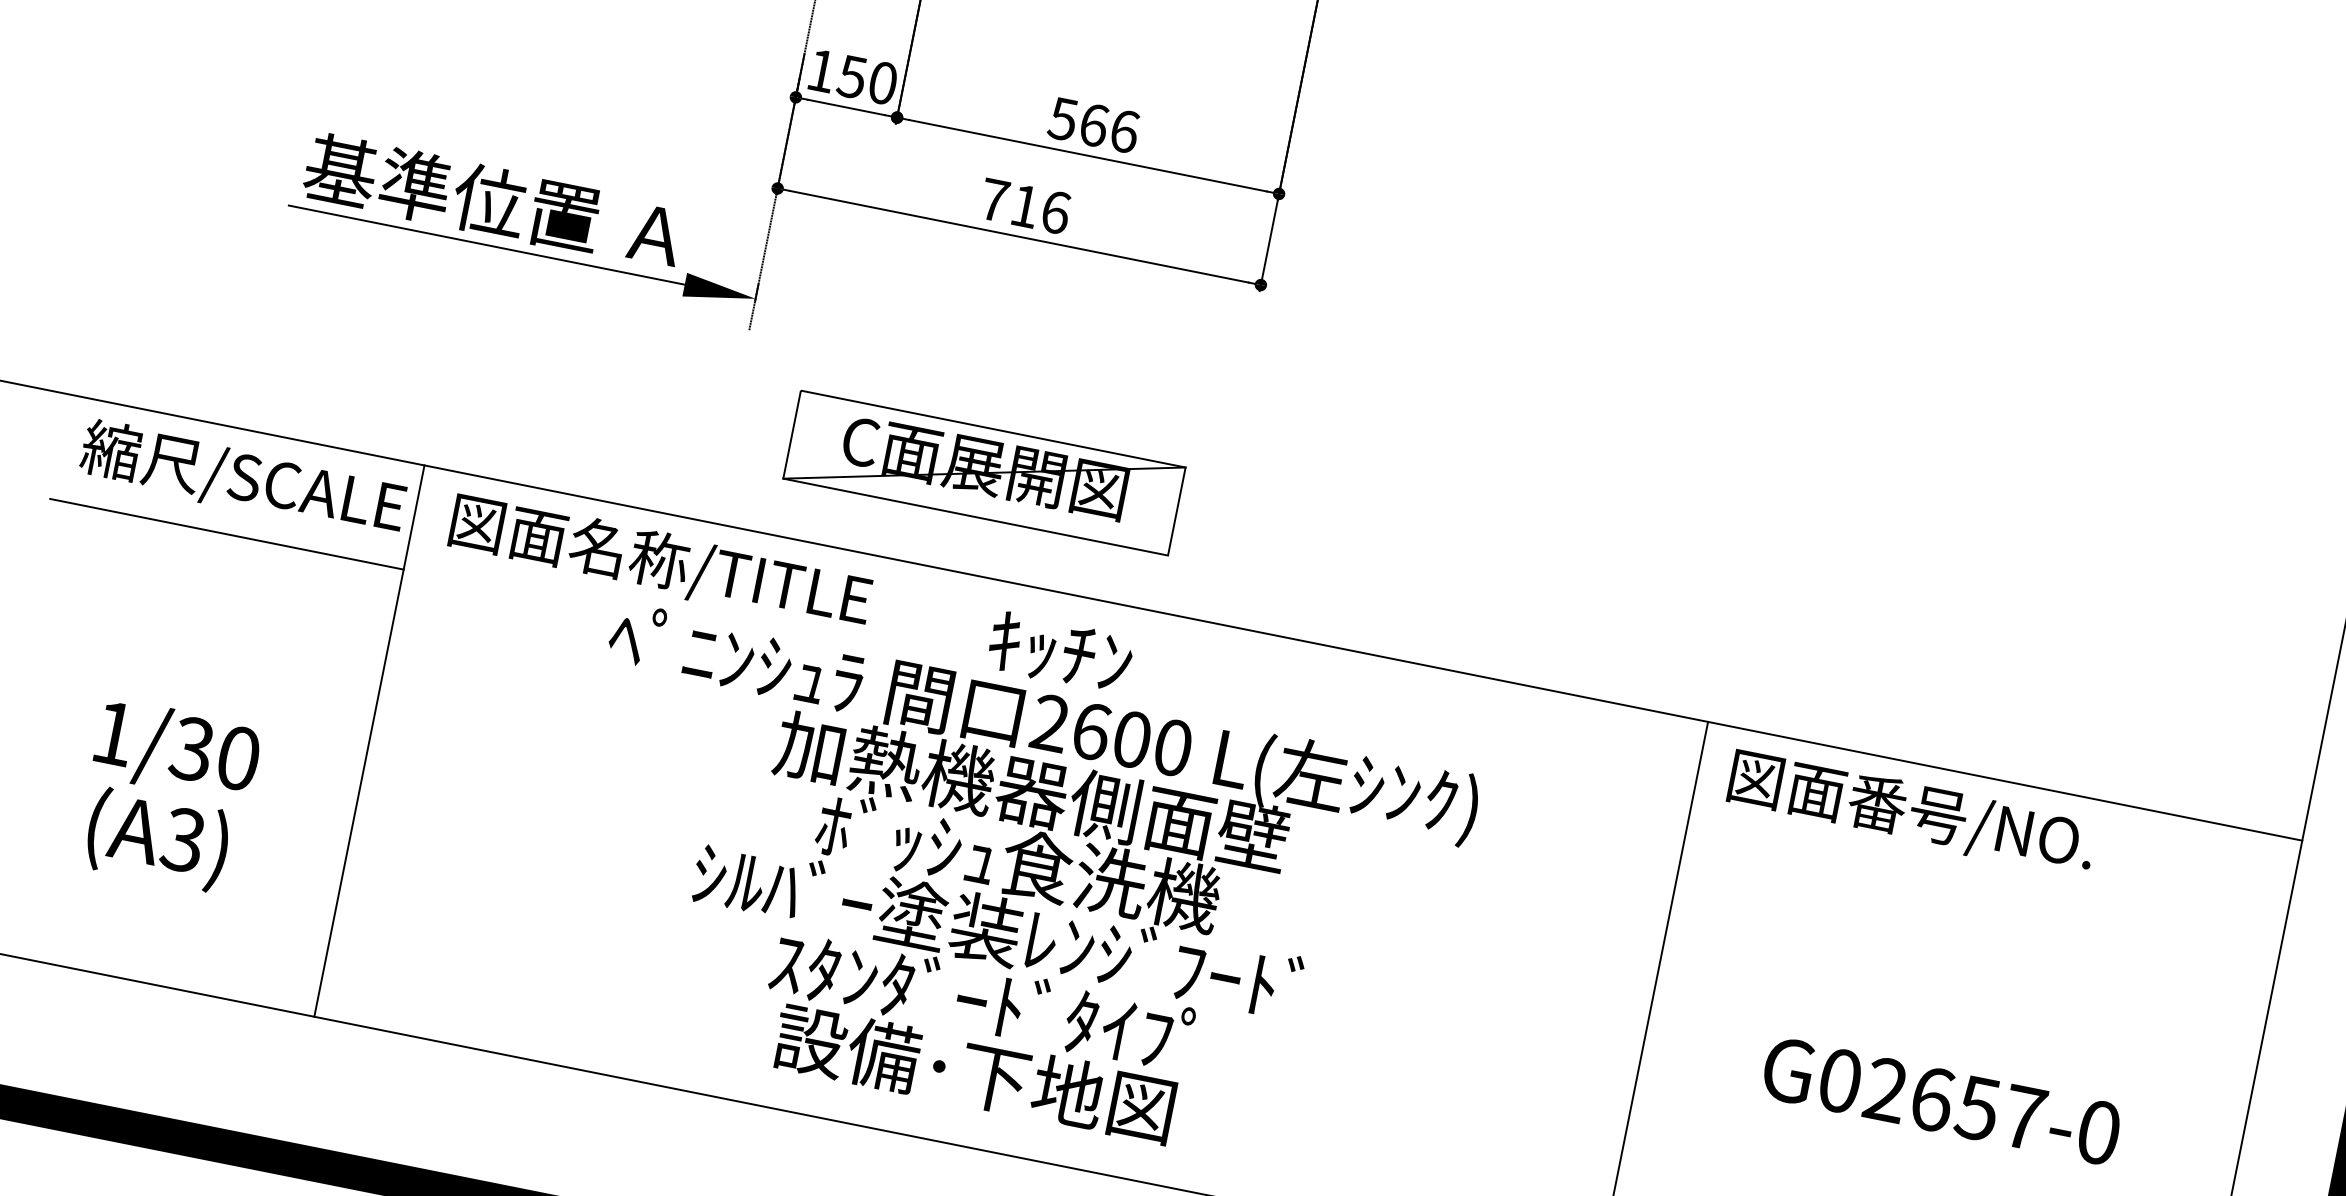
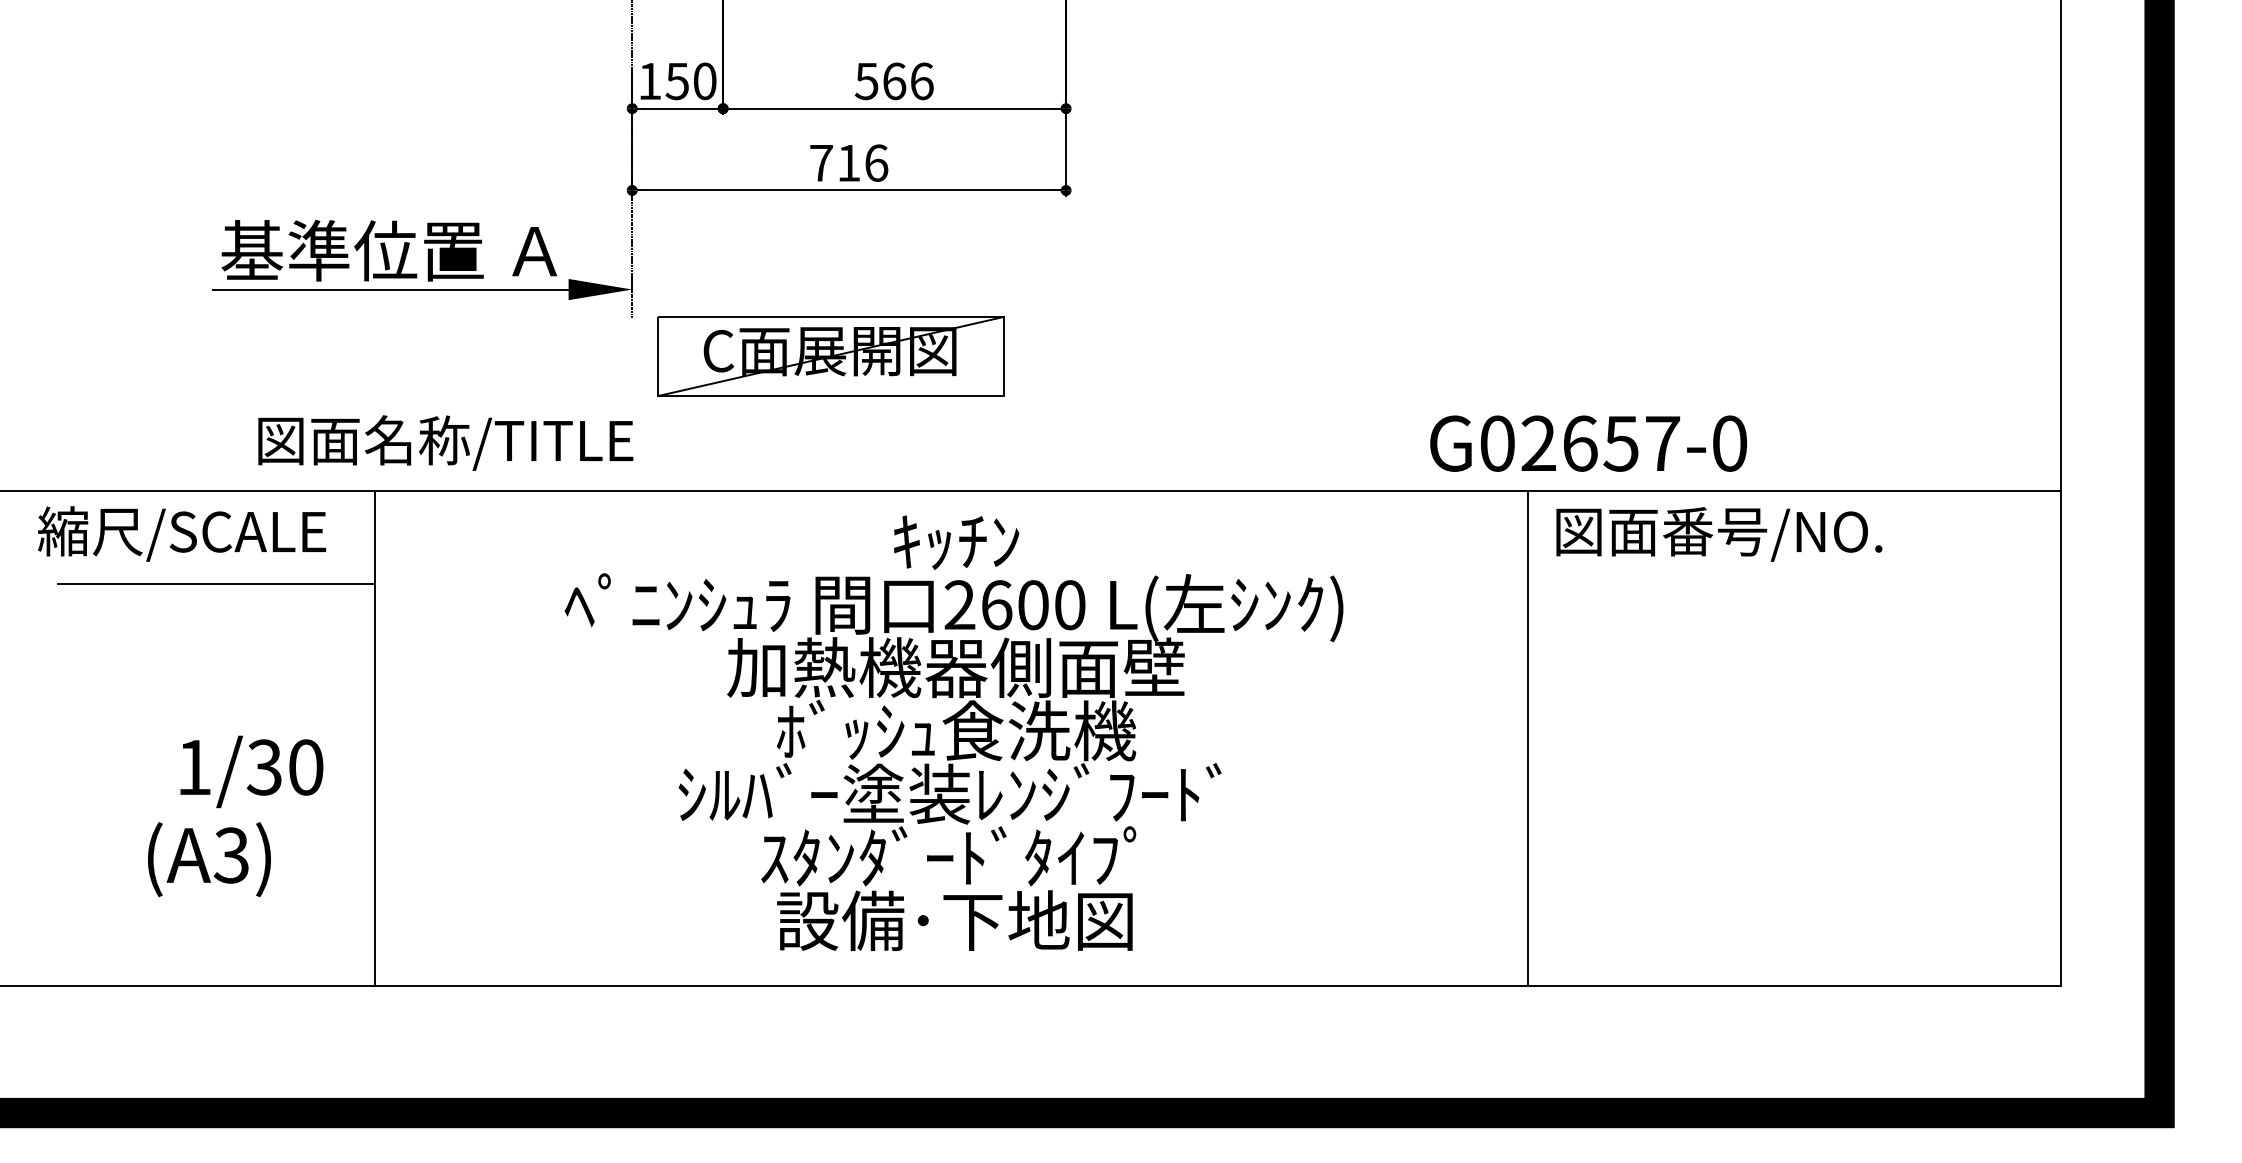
part: (984, 472) -> (830, 356), moved
text: (242, 478) -> (181, 533), moved
text: (660, 562) -> (445, 442), moved
text: (176, 750) -> (251, 771), moved
text: (1941, 1100) -> (1588, 443), moved

